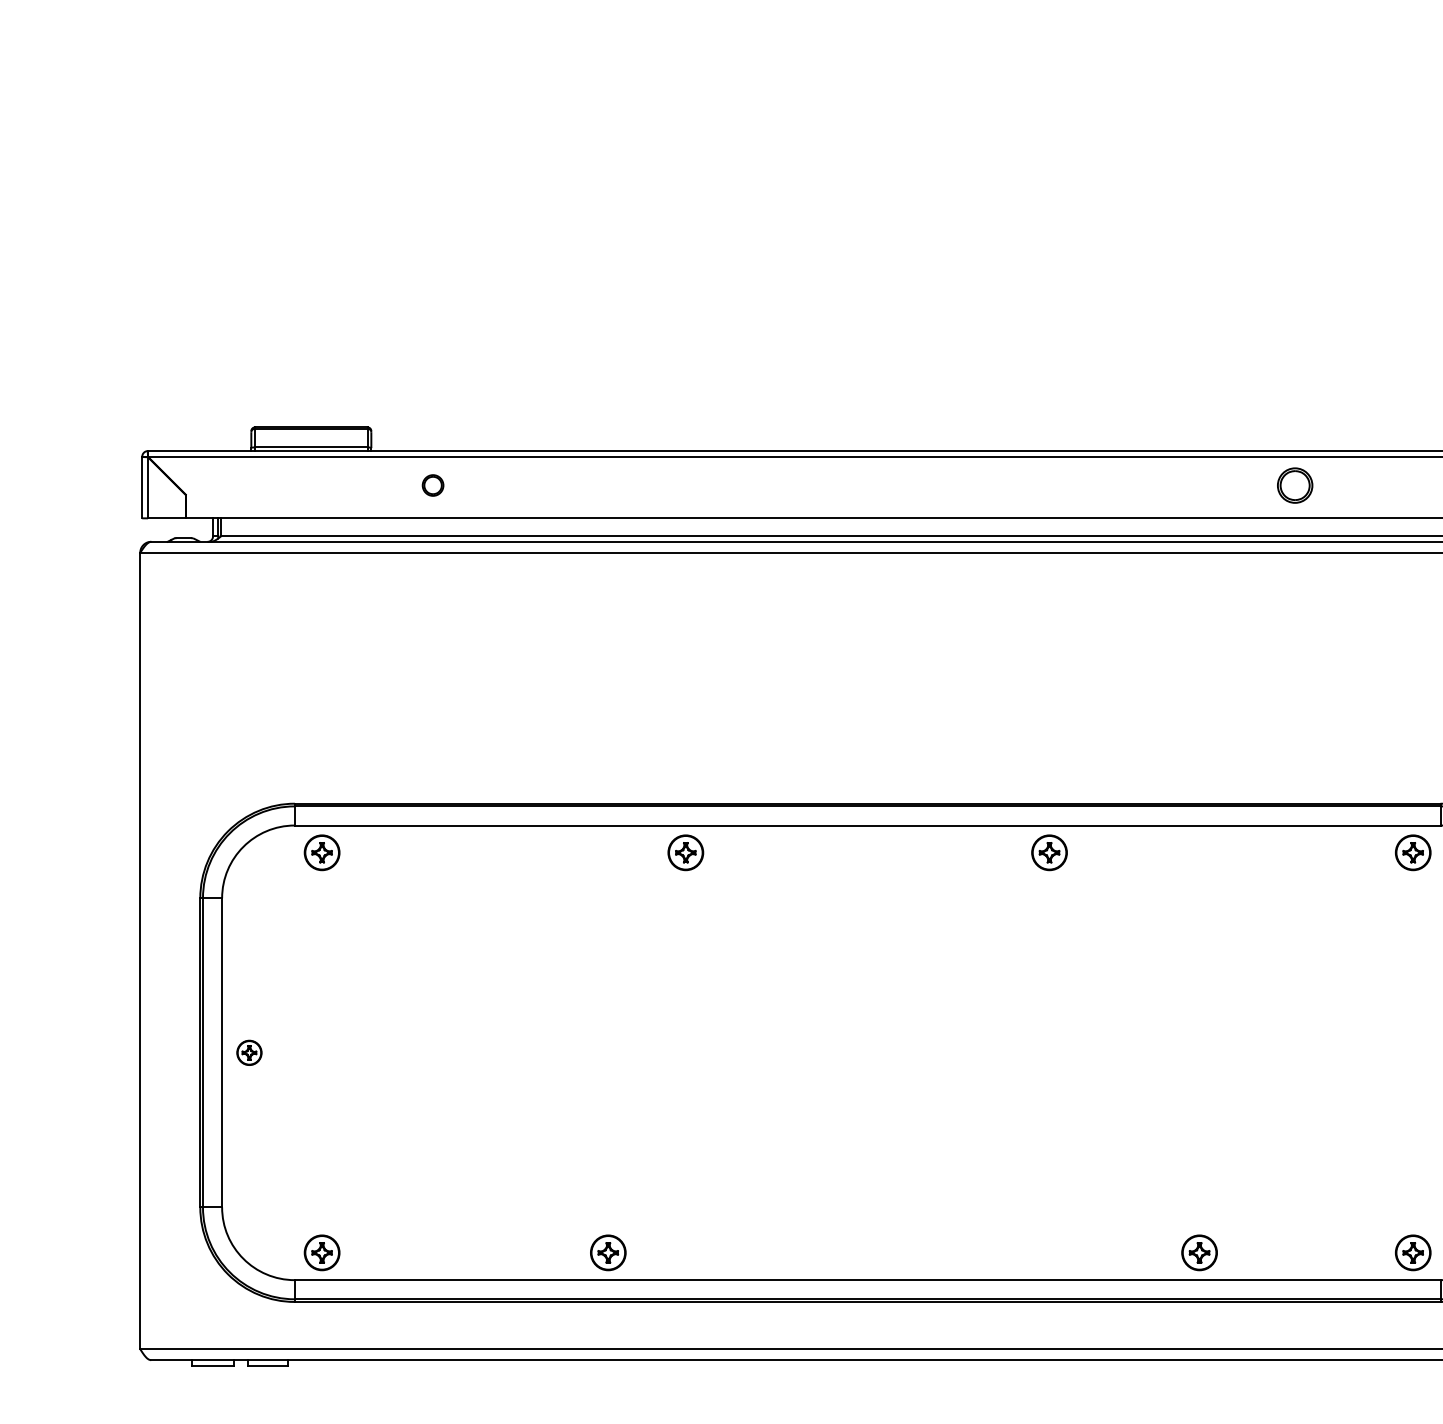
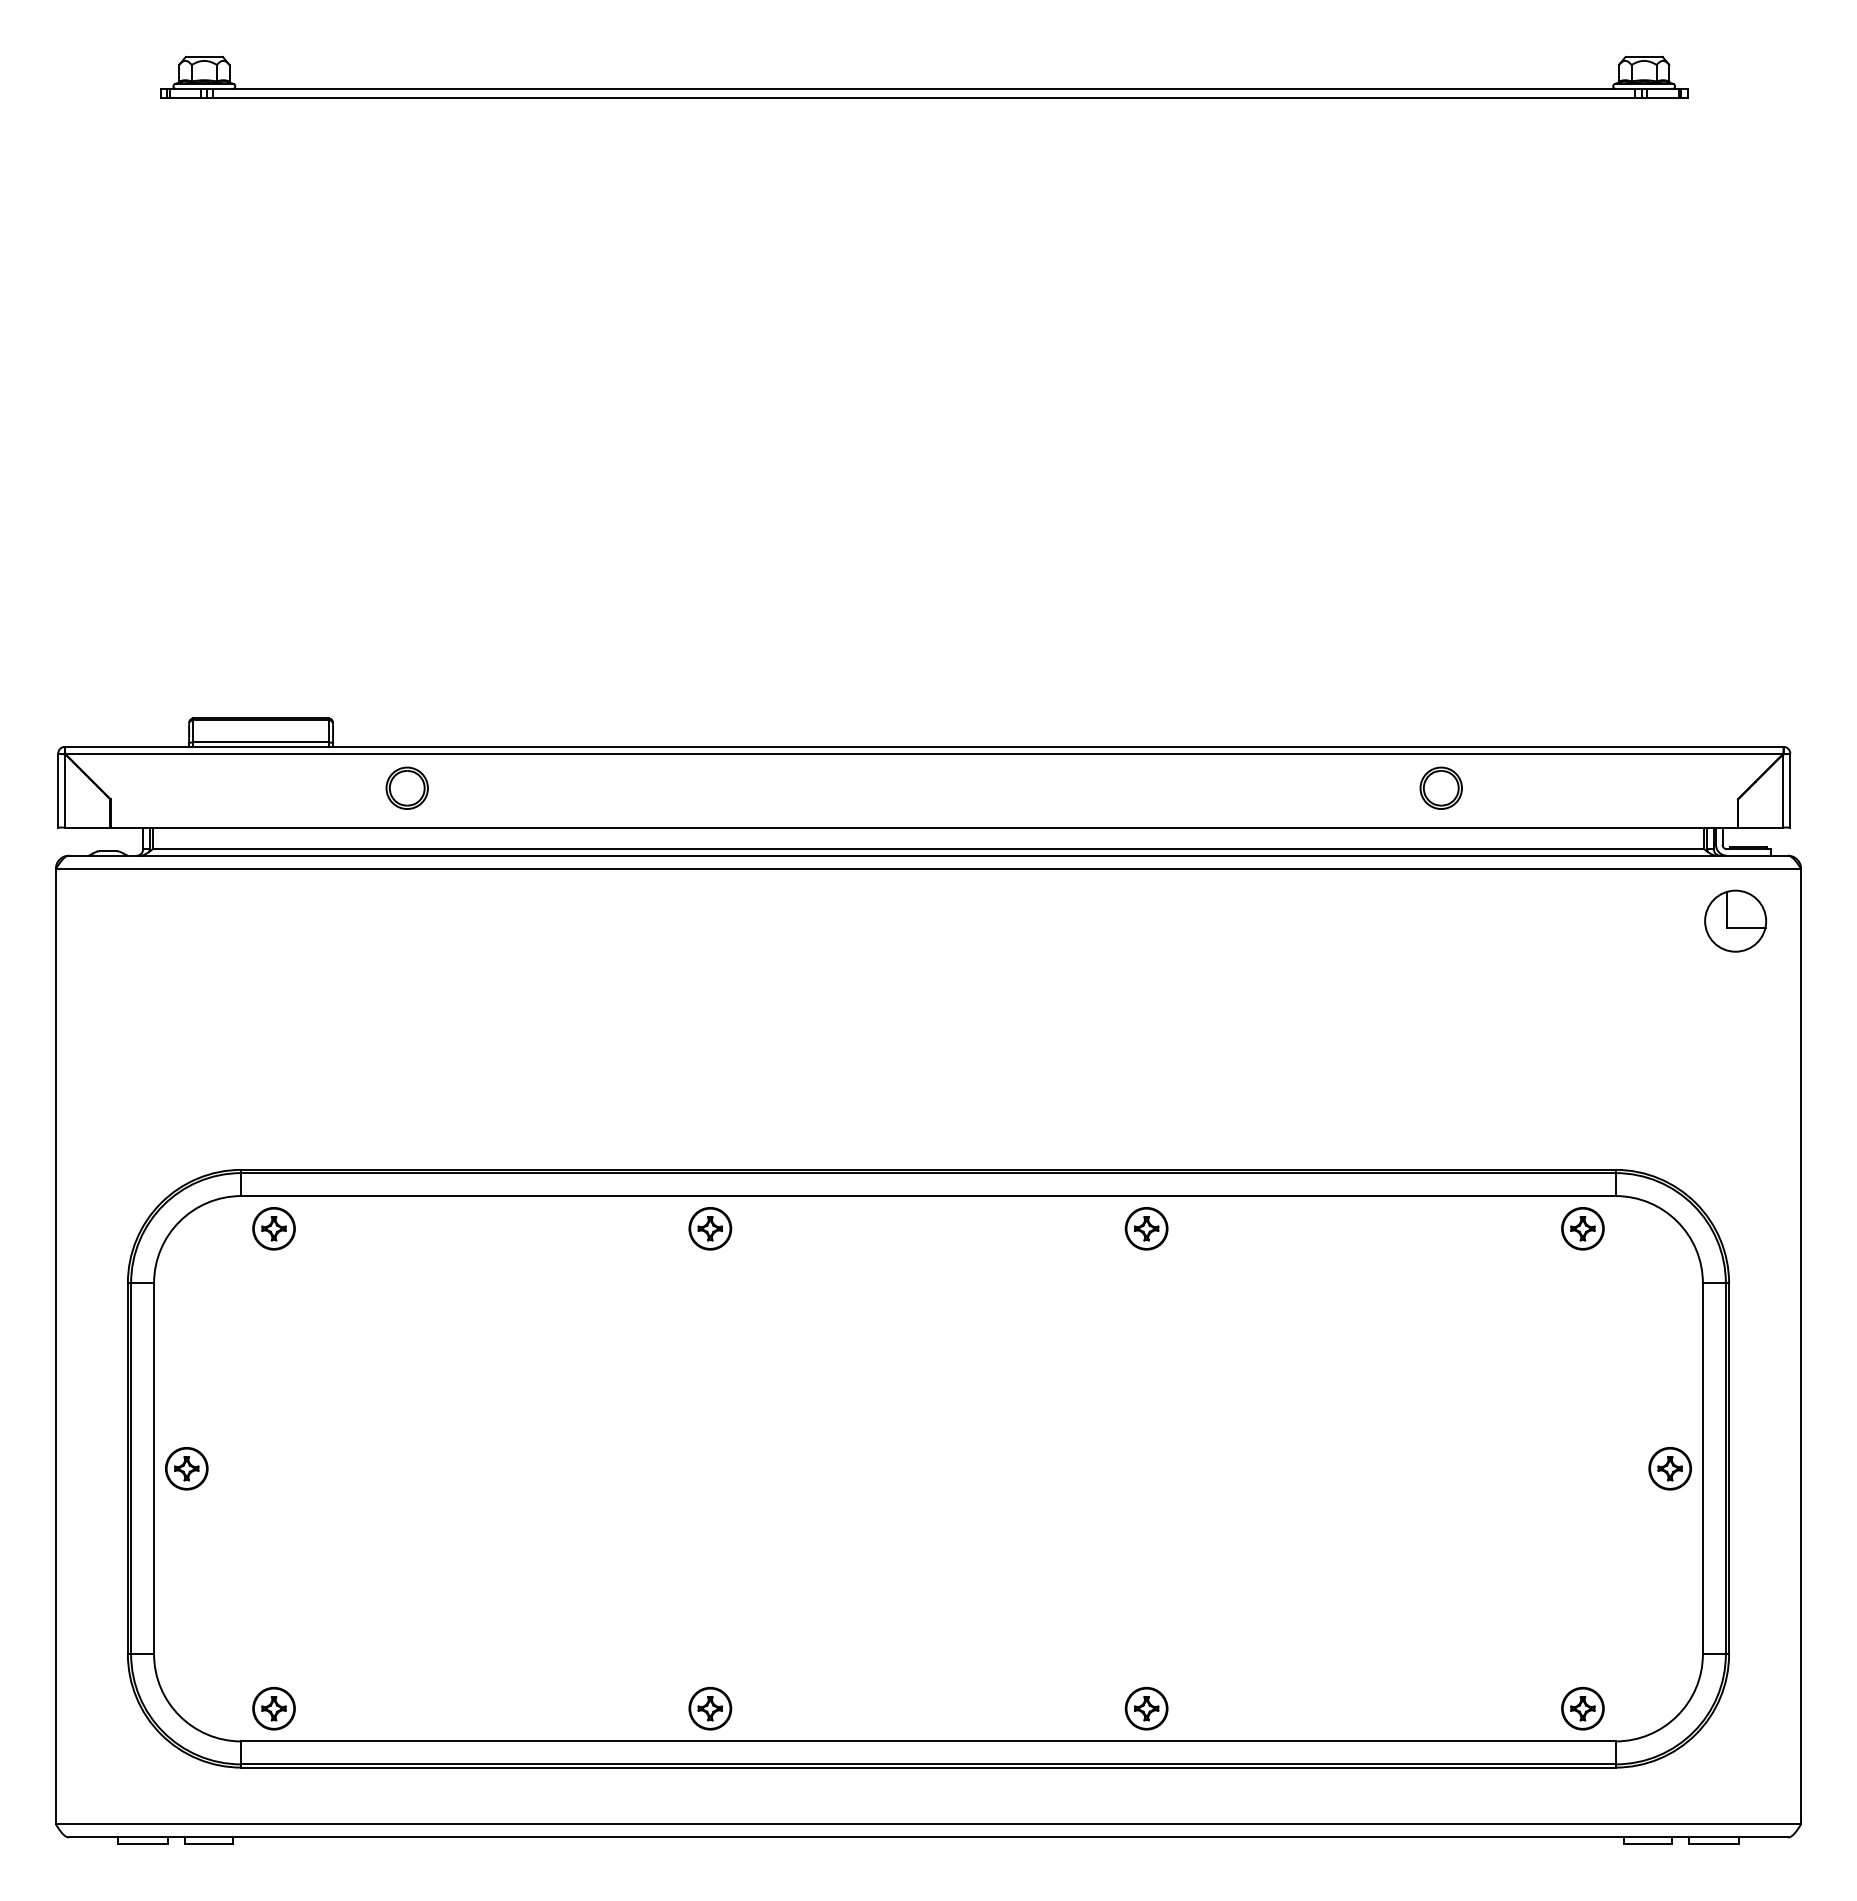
part: (432, 484) -> (406, 787), size x1.67
part: (249, 1052) -> (186, 1468), size x1.43
part: (608, 1252) -> (710, 1708), moved
part: (1199, 1252) -> (1146, 1708), moved

